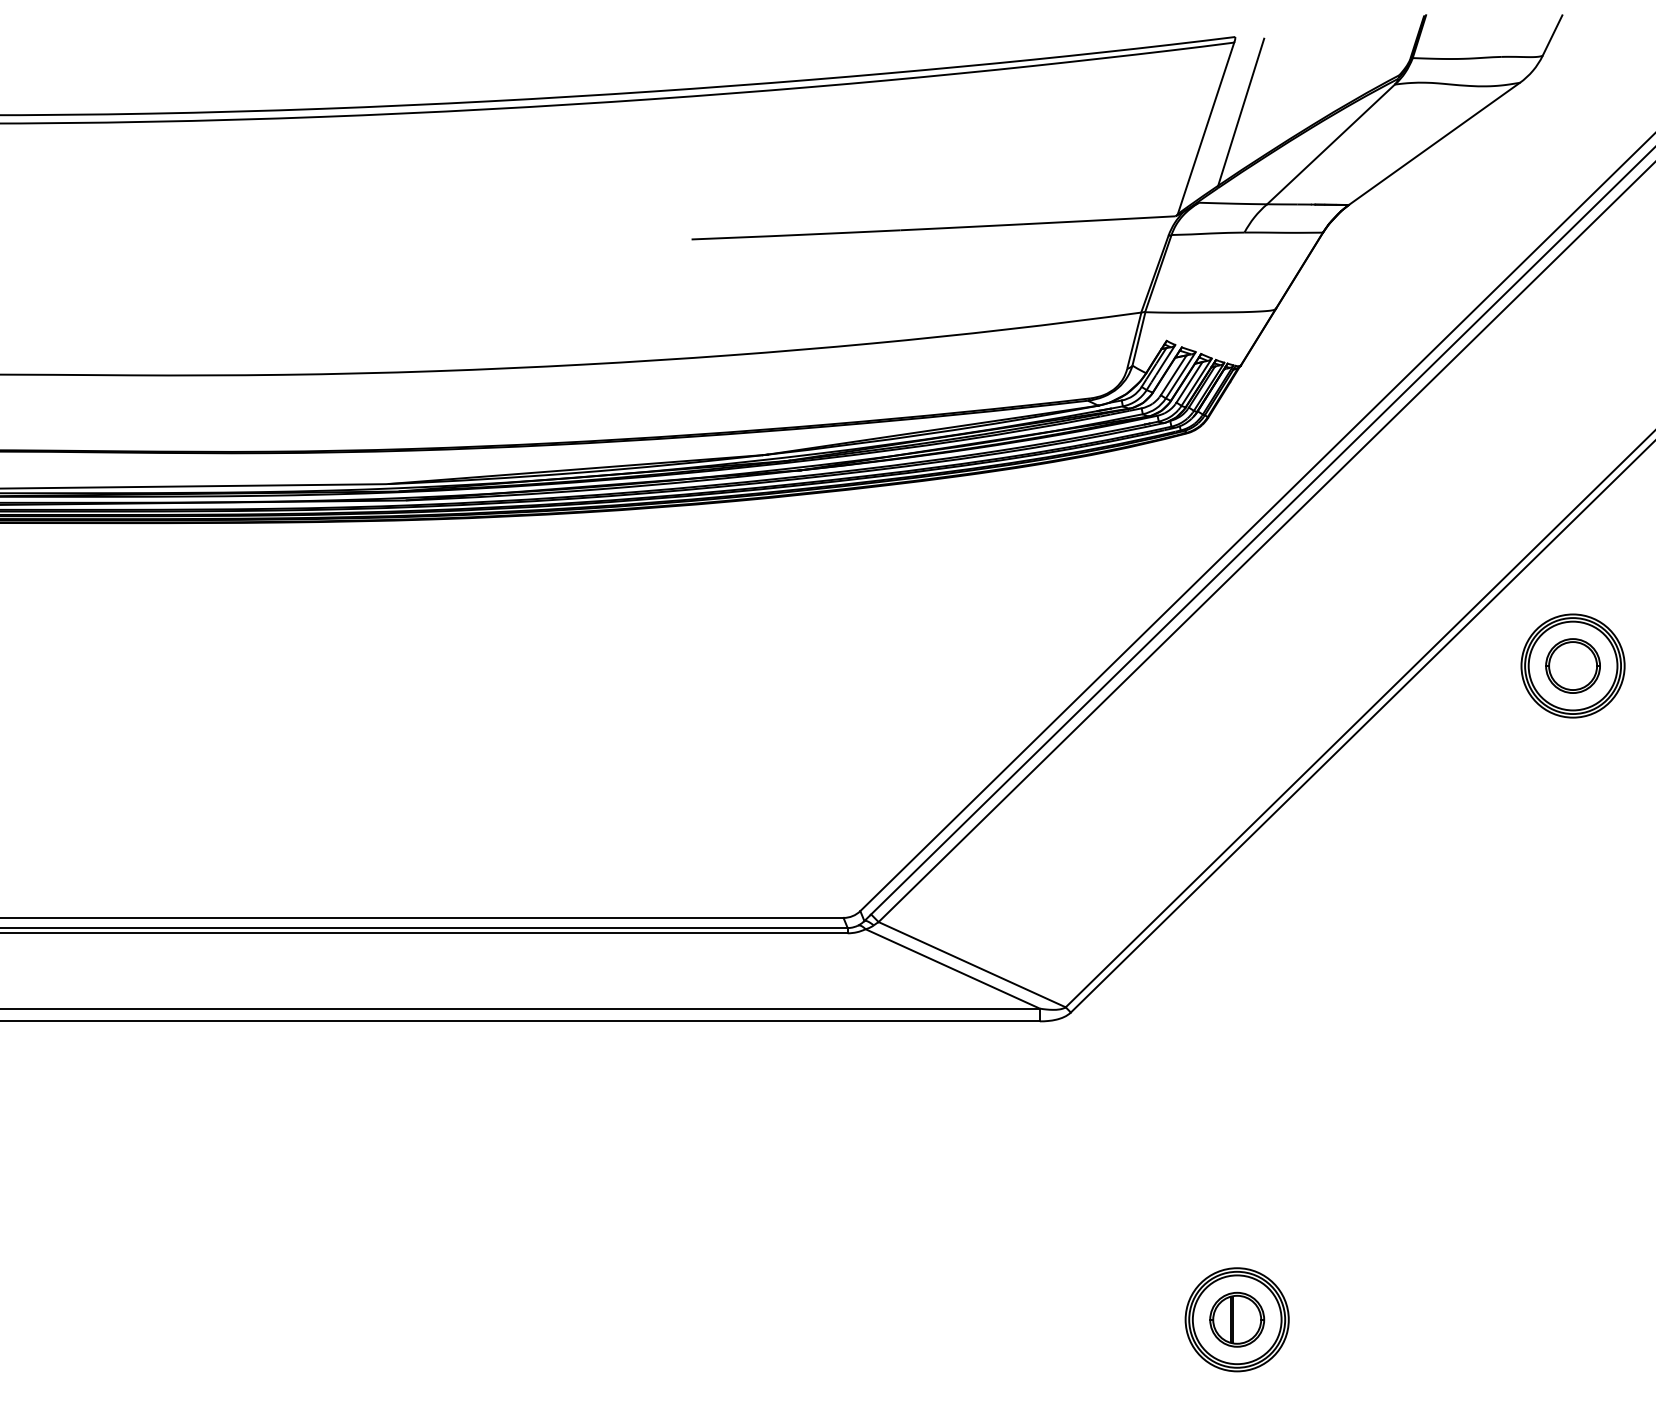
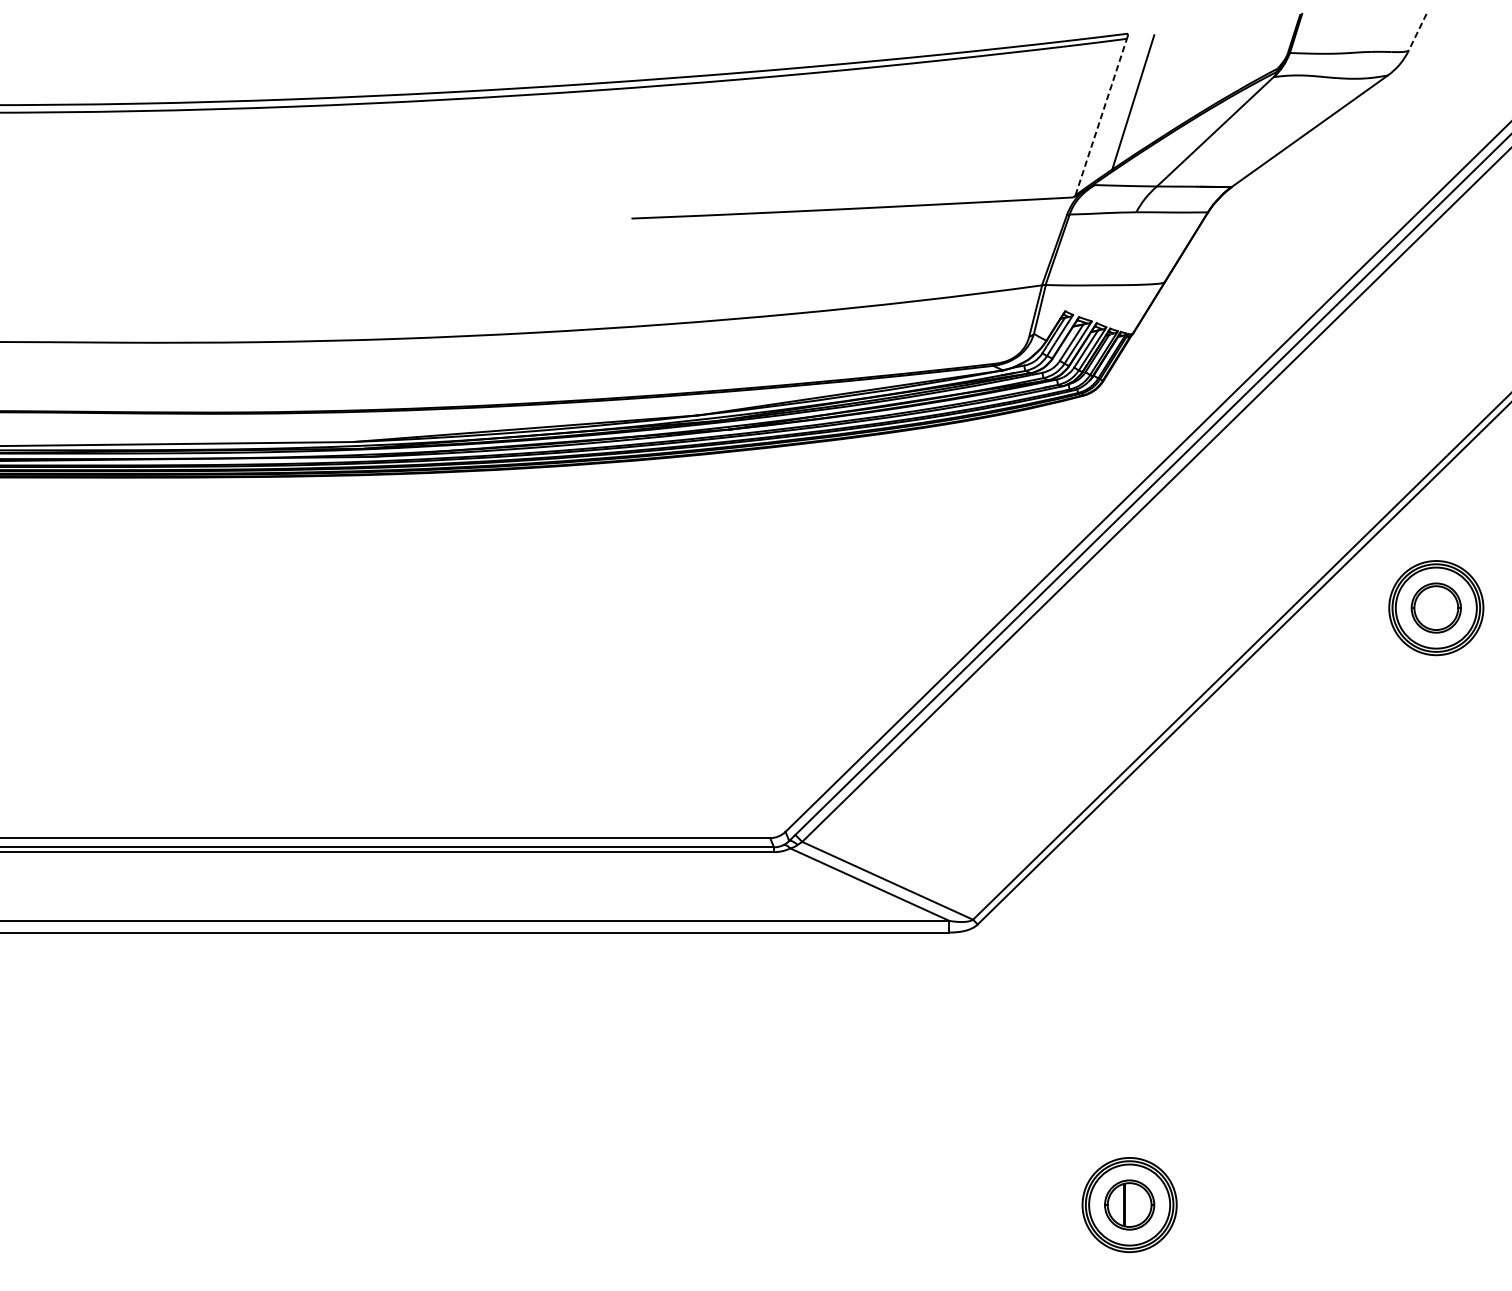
line: (1552, 36) -> (1417, 33), solid -> dashed
line: (1206, 127) -> (1101, 116), solid -> dashed

